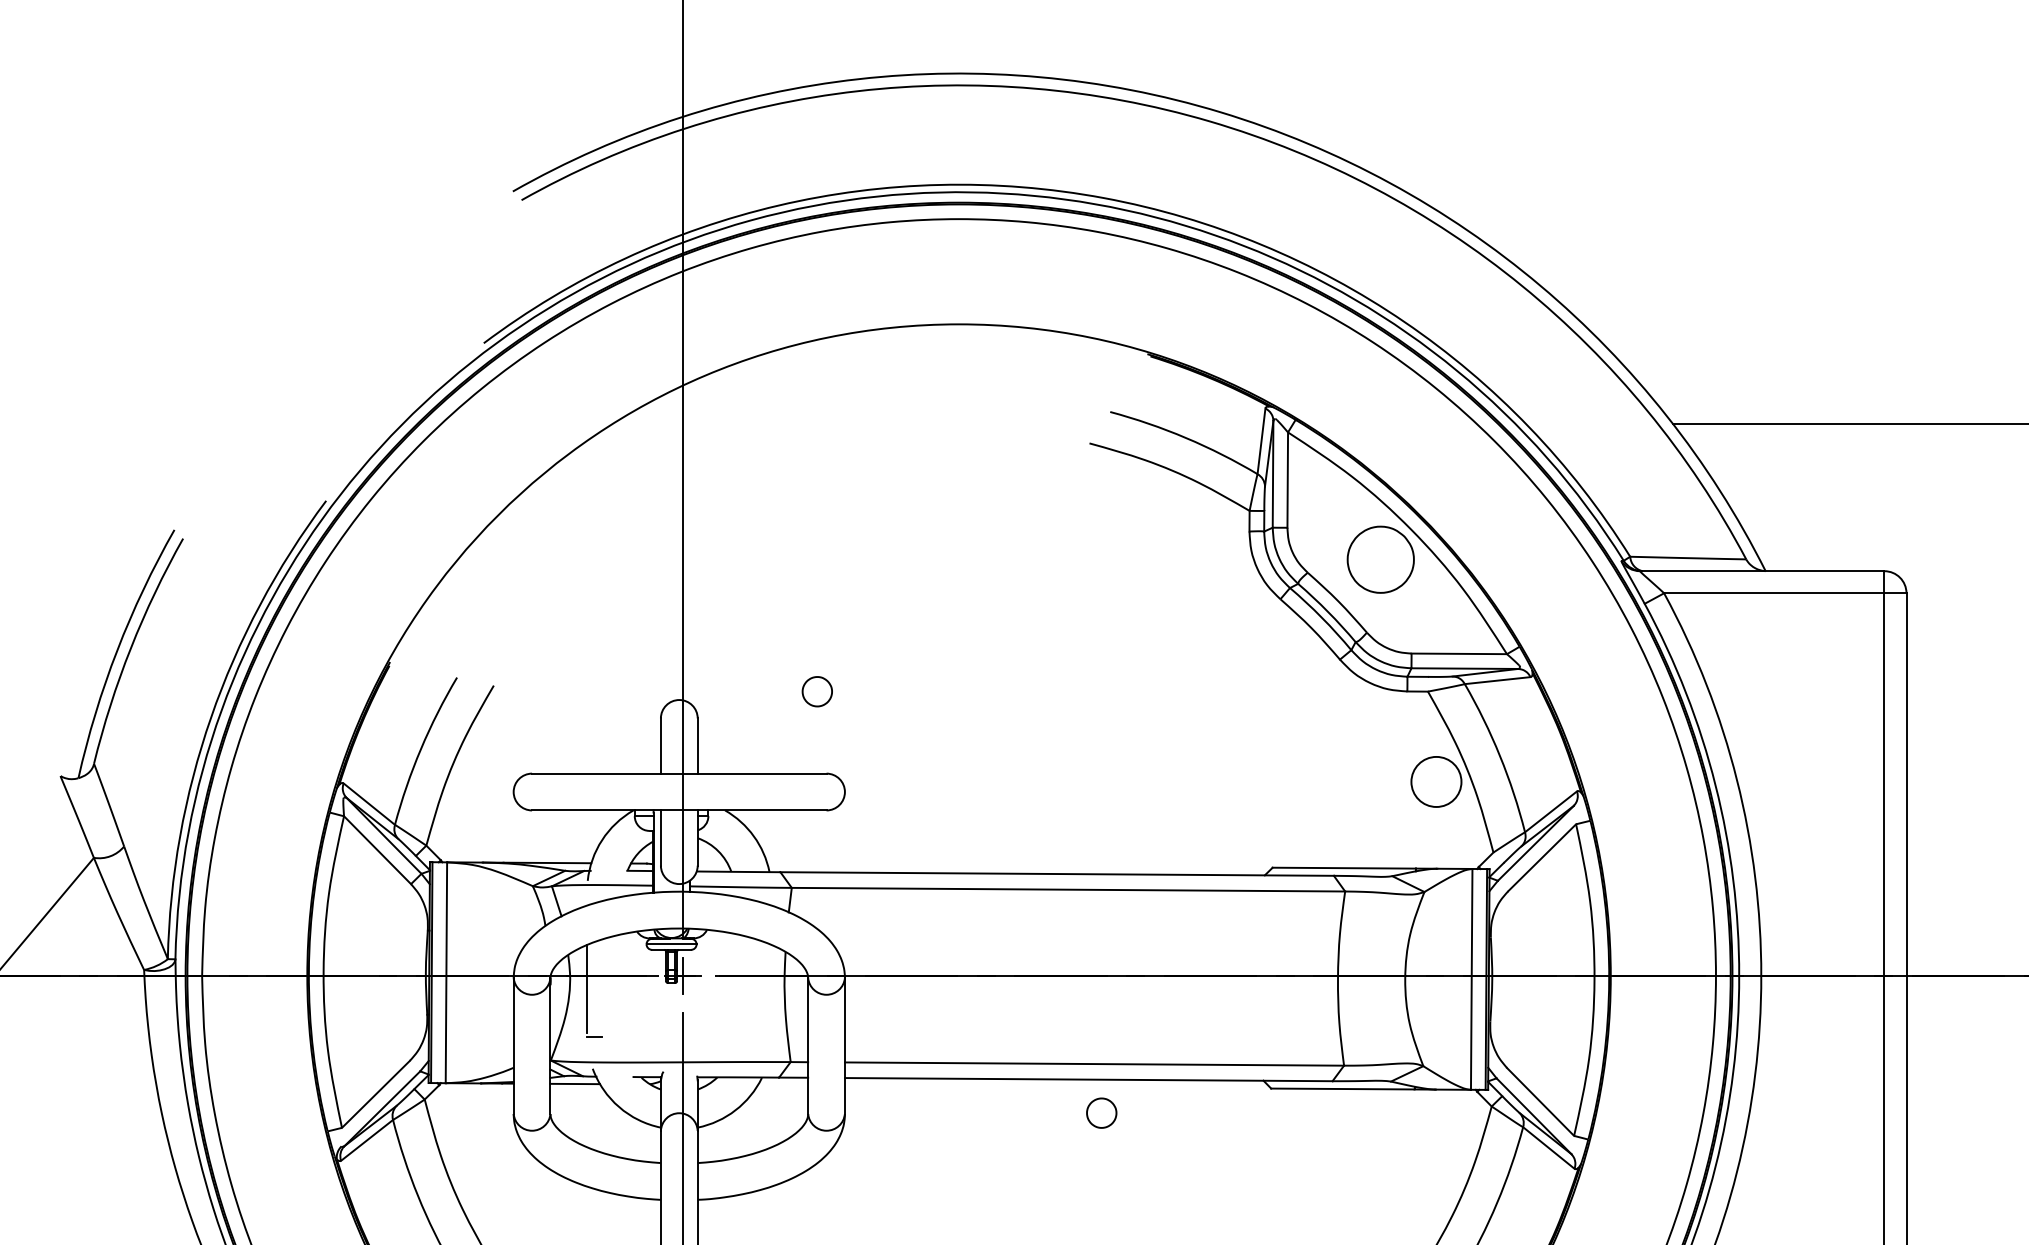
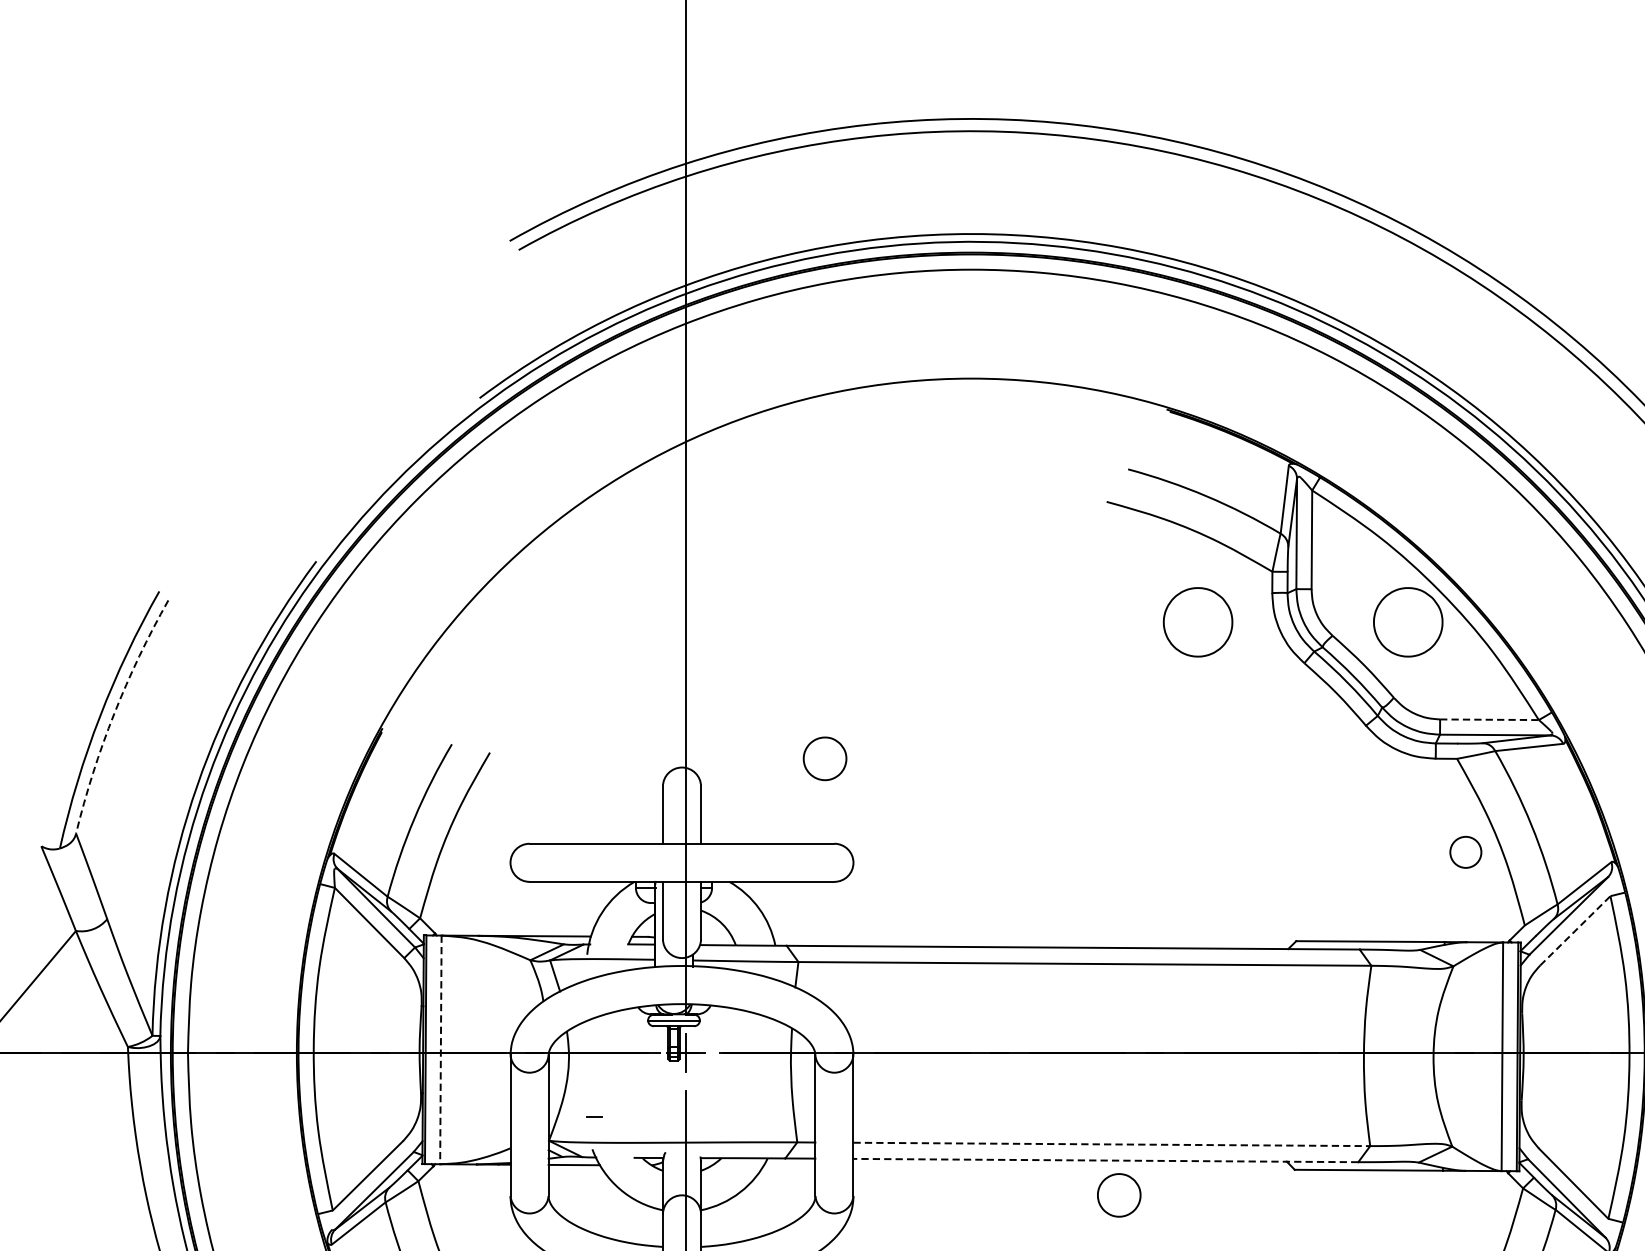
part: (1177, 559) -> (1197, 622), added
arc: (130, 648) -> (113, 714), solid -> dashed
line: (1459, 653) -> (1489, 719), solid -> dashed
part: (816, 691) -> (824, 758), size x1.4
circle: (1436, 781) -> (1465, 851), size x0.6
line: (1542, 857) -> (1575, 930), solid -> dashed
line: (446, 973) -> (440, 1050), solid -> dashed
line: (587, 988) -> (586, 1066), removed
line: (1094, 1064) -> (1111, 1144), solid -> dashed
line: (1088, 1079) -> (1105, 1160), solid -> dashed
part: (1101, 1112) -> (1119, 1194), size x1.4

